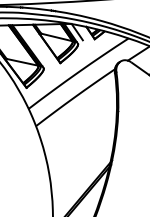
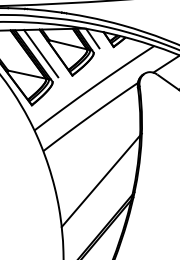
line: (34, 44) -> (41, 53), added
line: (83, 151) -> (100, 181), added

